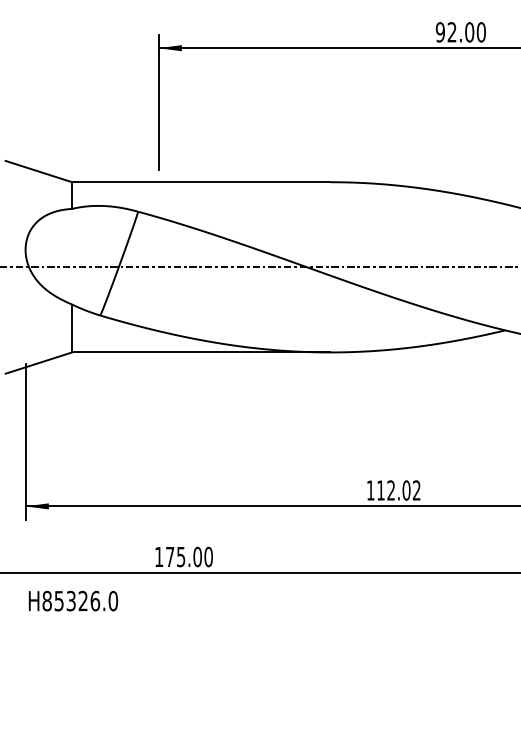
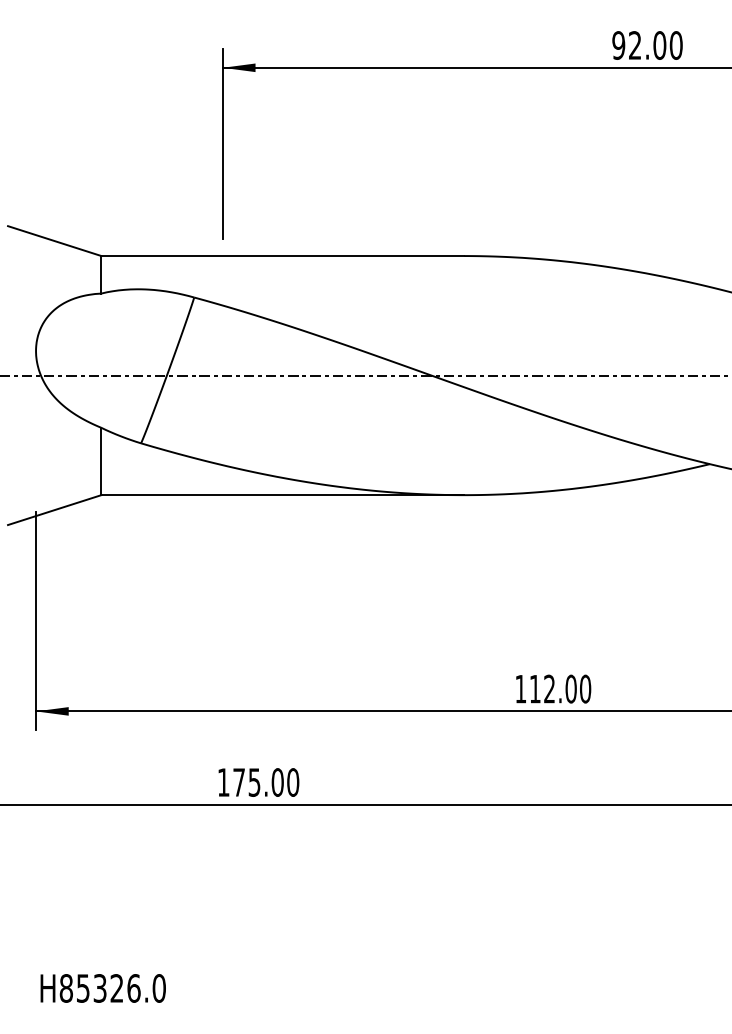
text: (416, 490) -> (585, 688), 112.02 -> 112.00
text: (72, 601) -> (102, 988), moved

